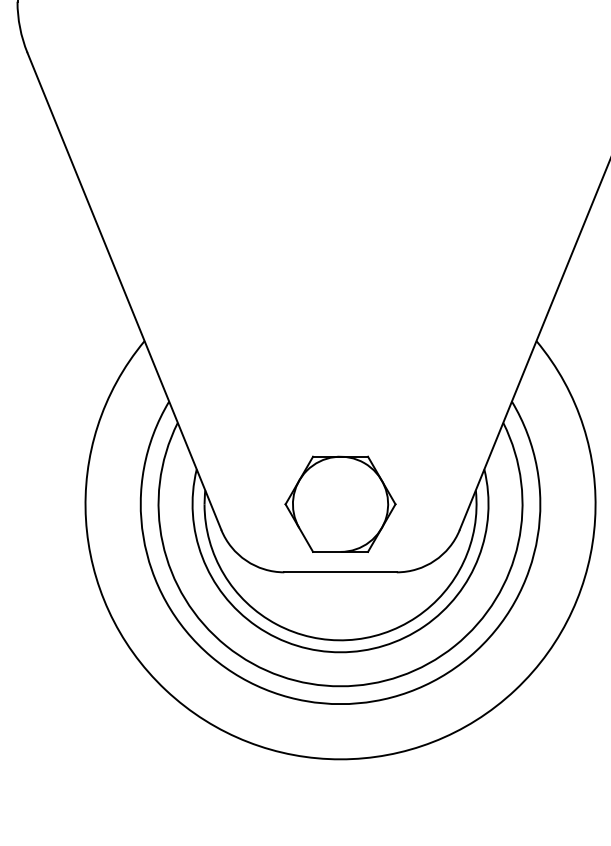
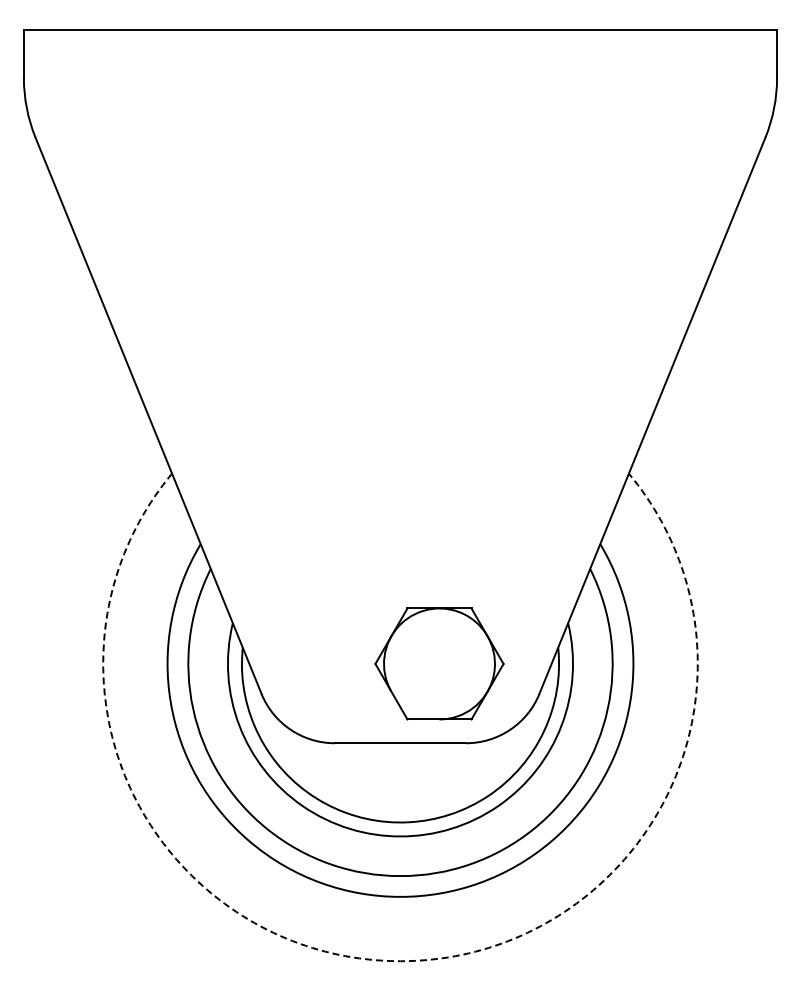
part: (340, 503) -> (439, 663), moved
arc: (340, 759) -> (400, 961), solid -> dashed

